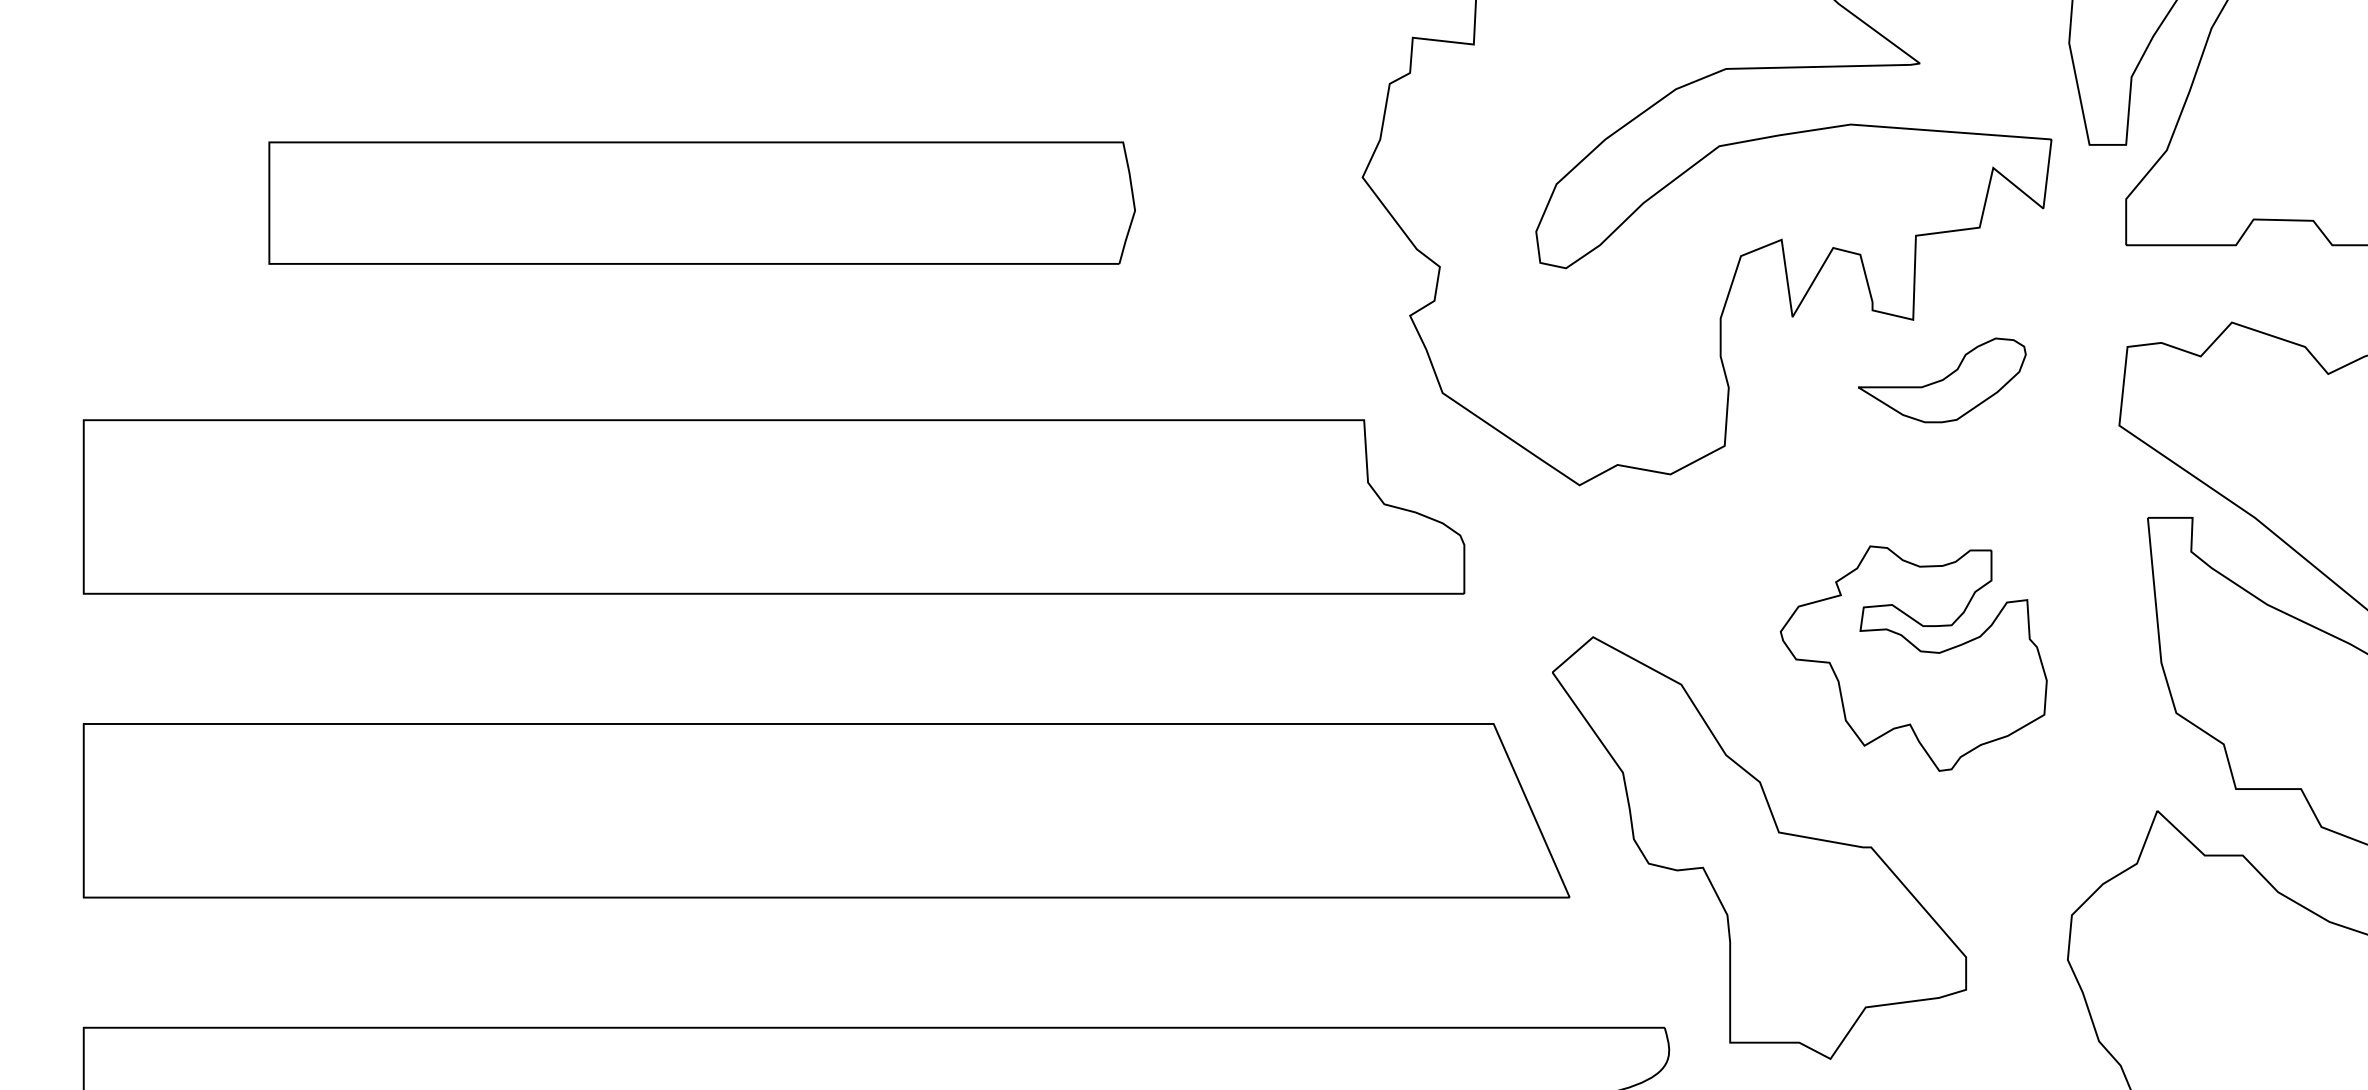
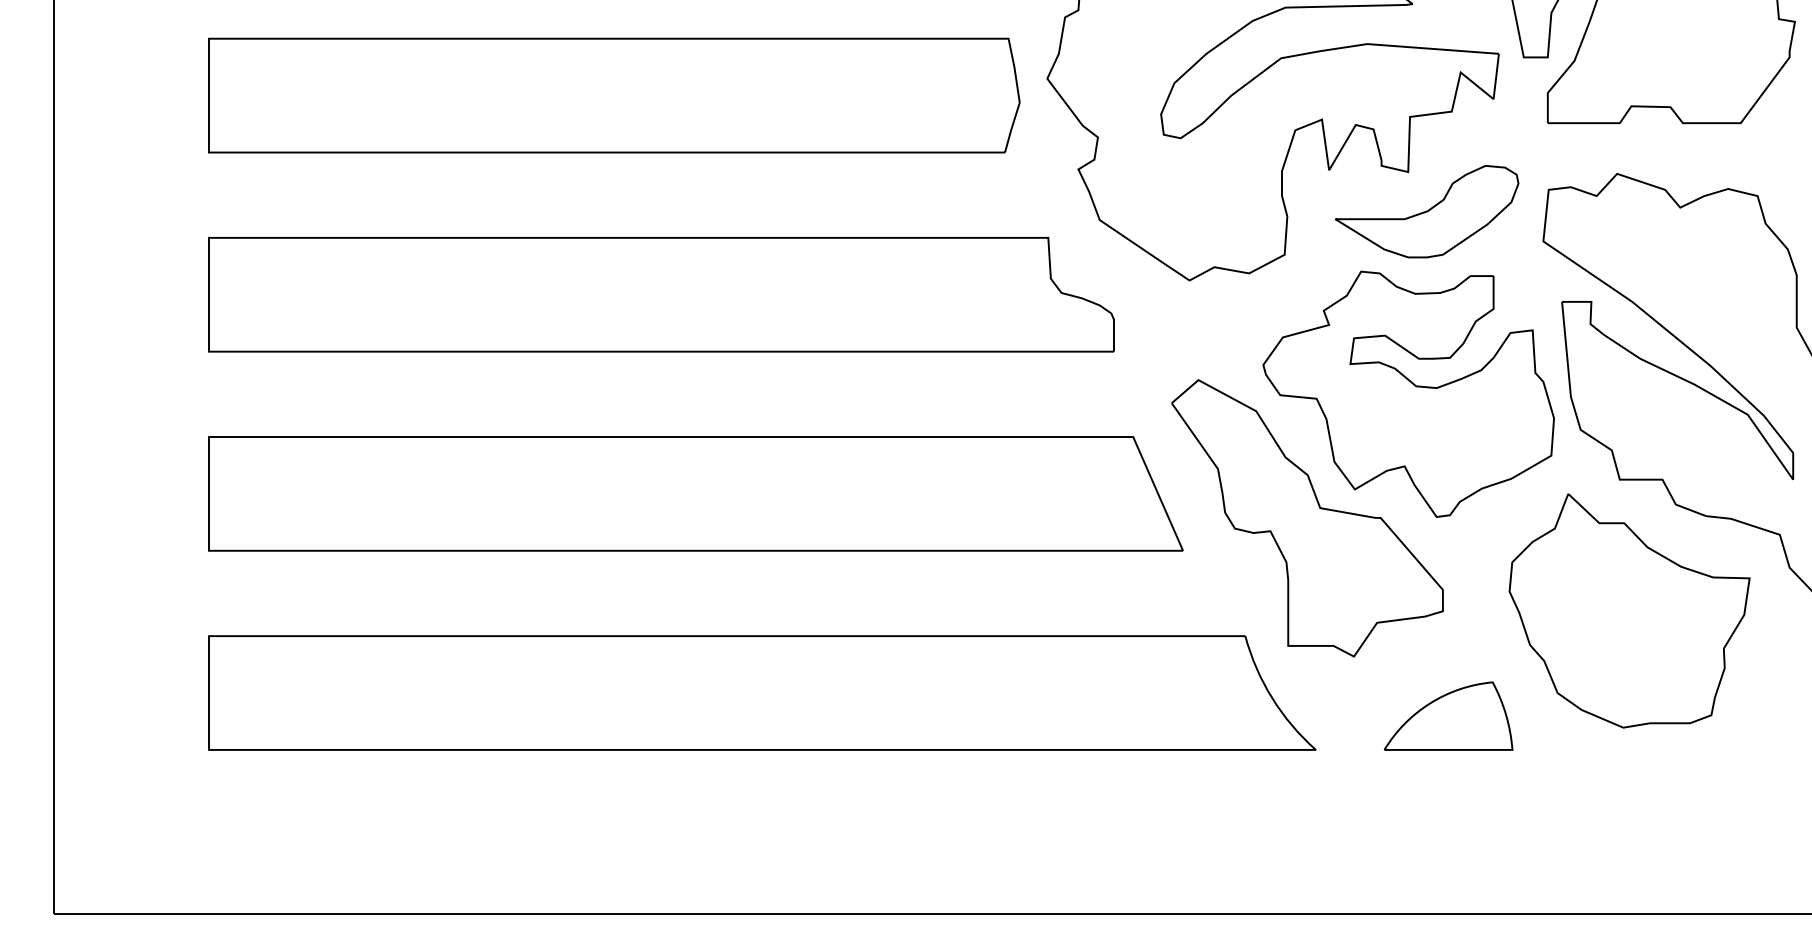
part: (702, 203) -> (614, 95), size x1.43
part: (1942, 379) -> (1427, 211), size x1.67
part: (1913, 657) -> (1408, 393), size x1.67

